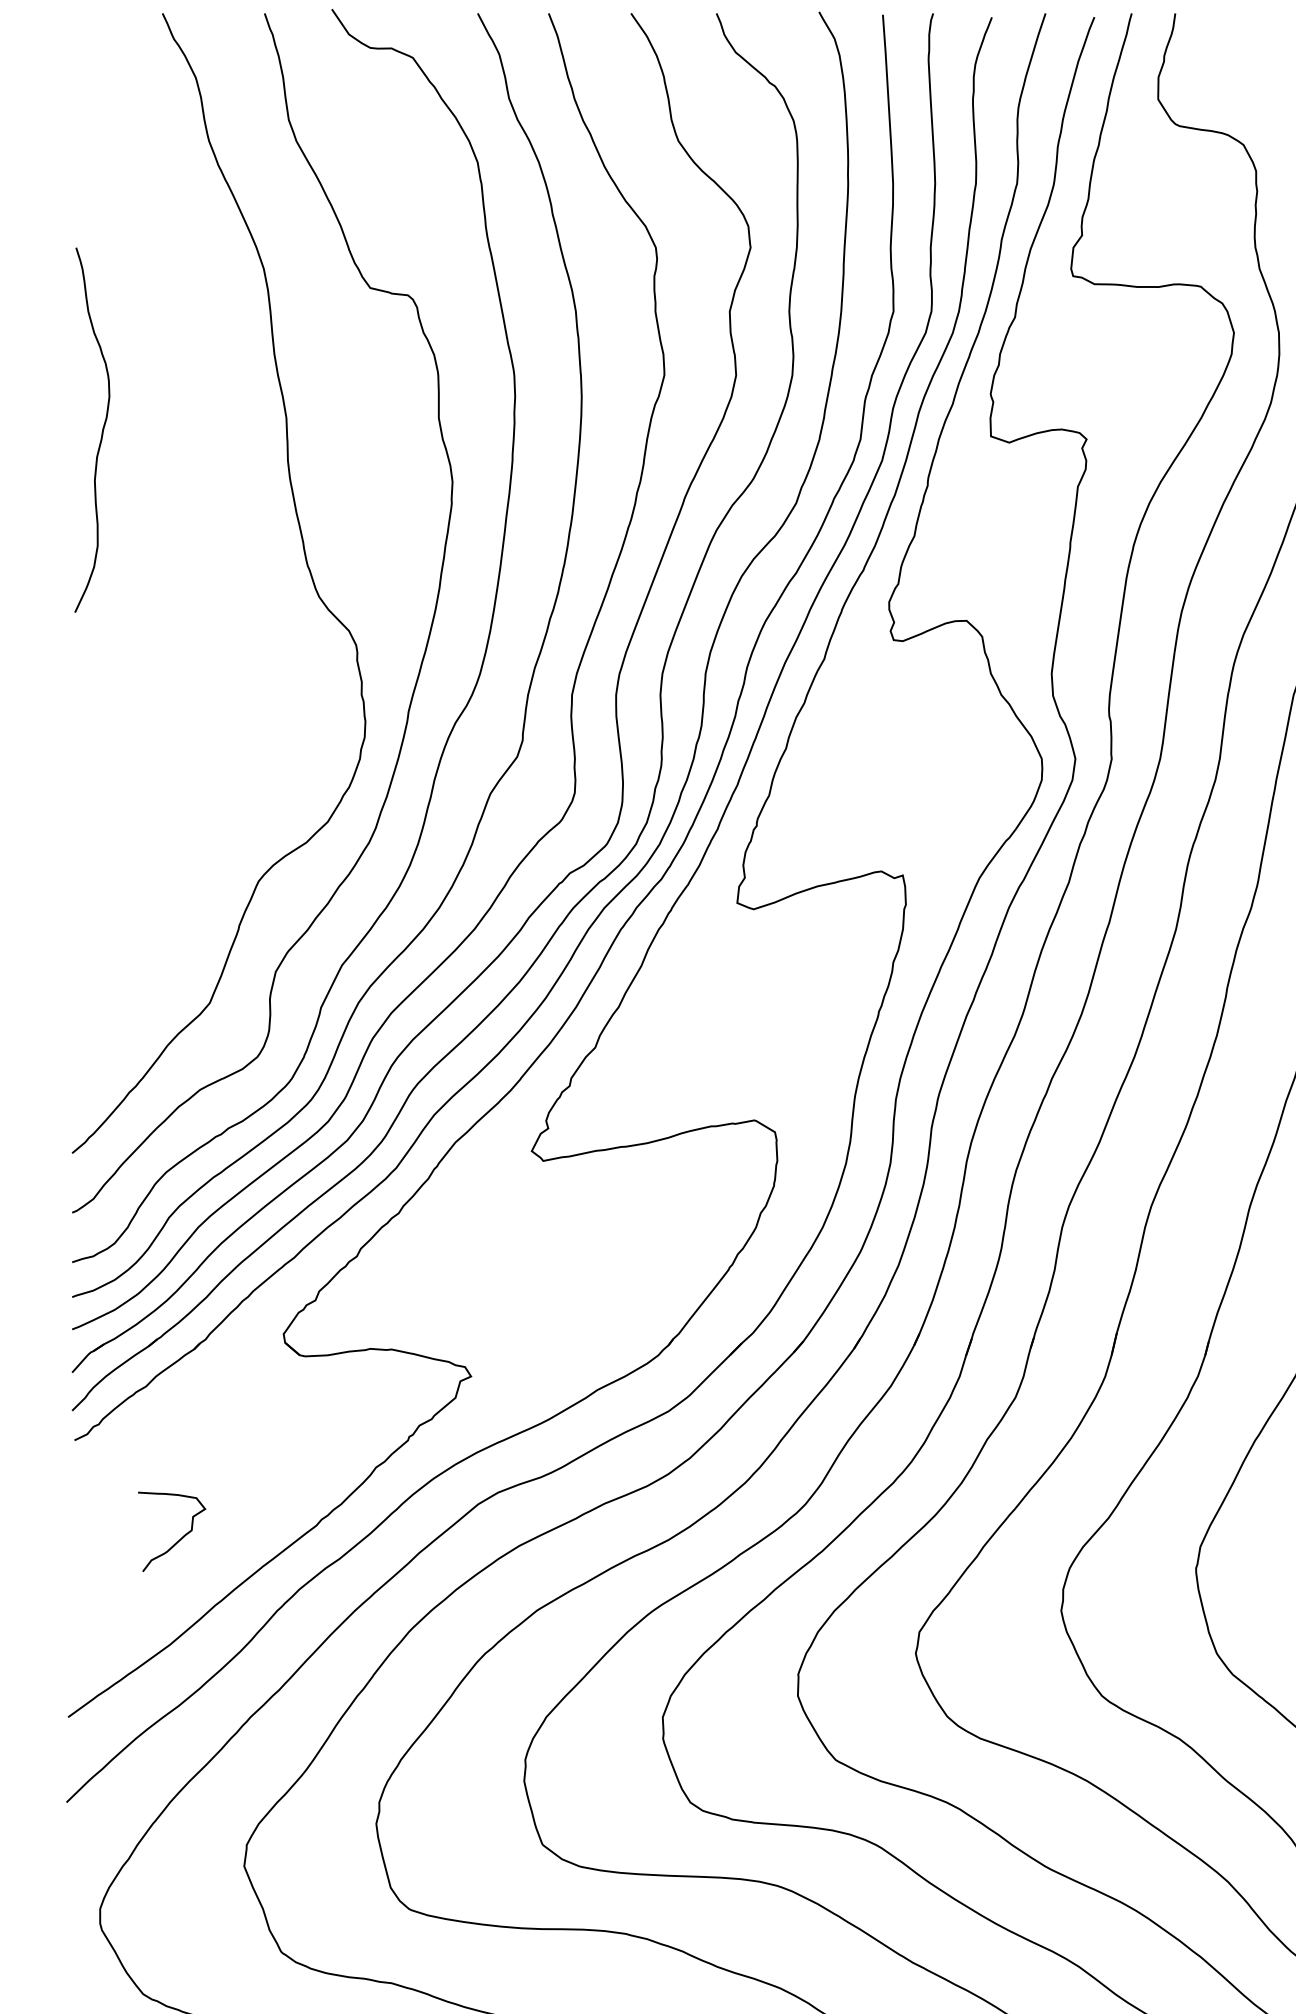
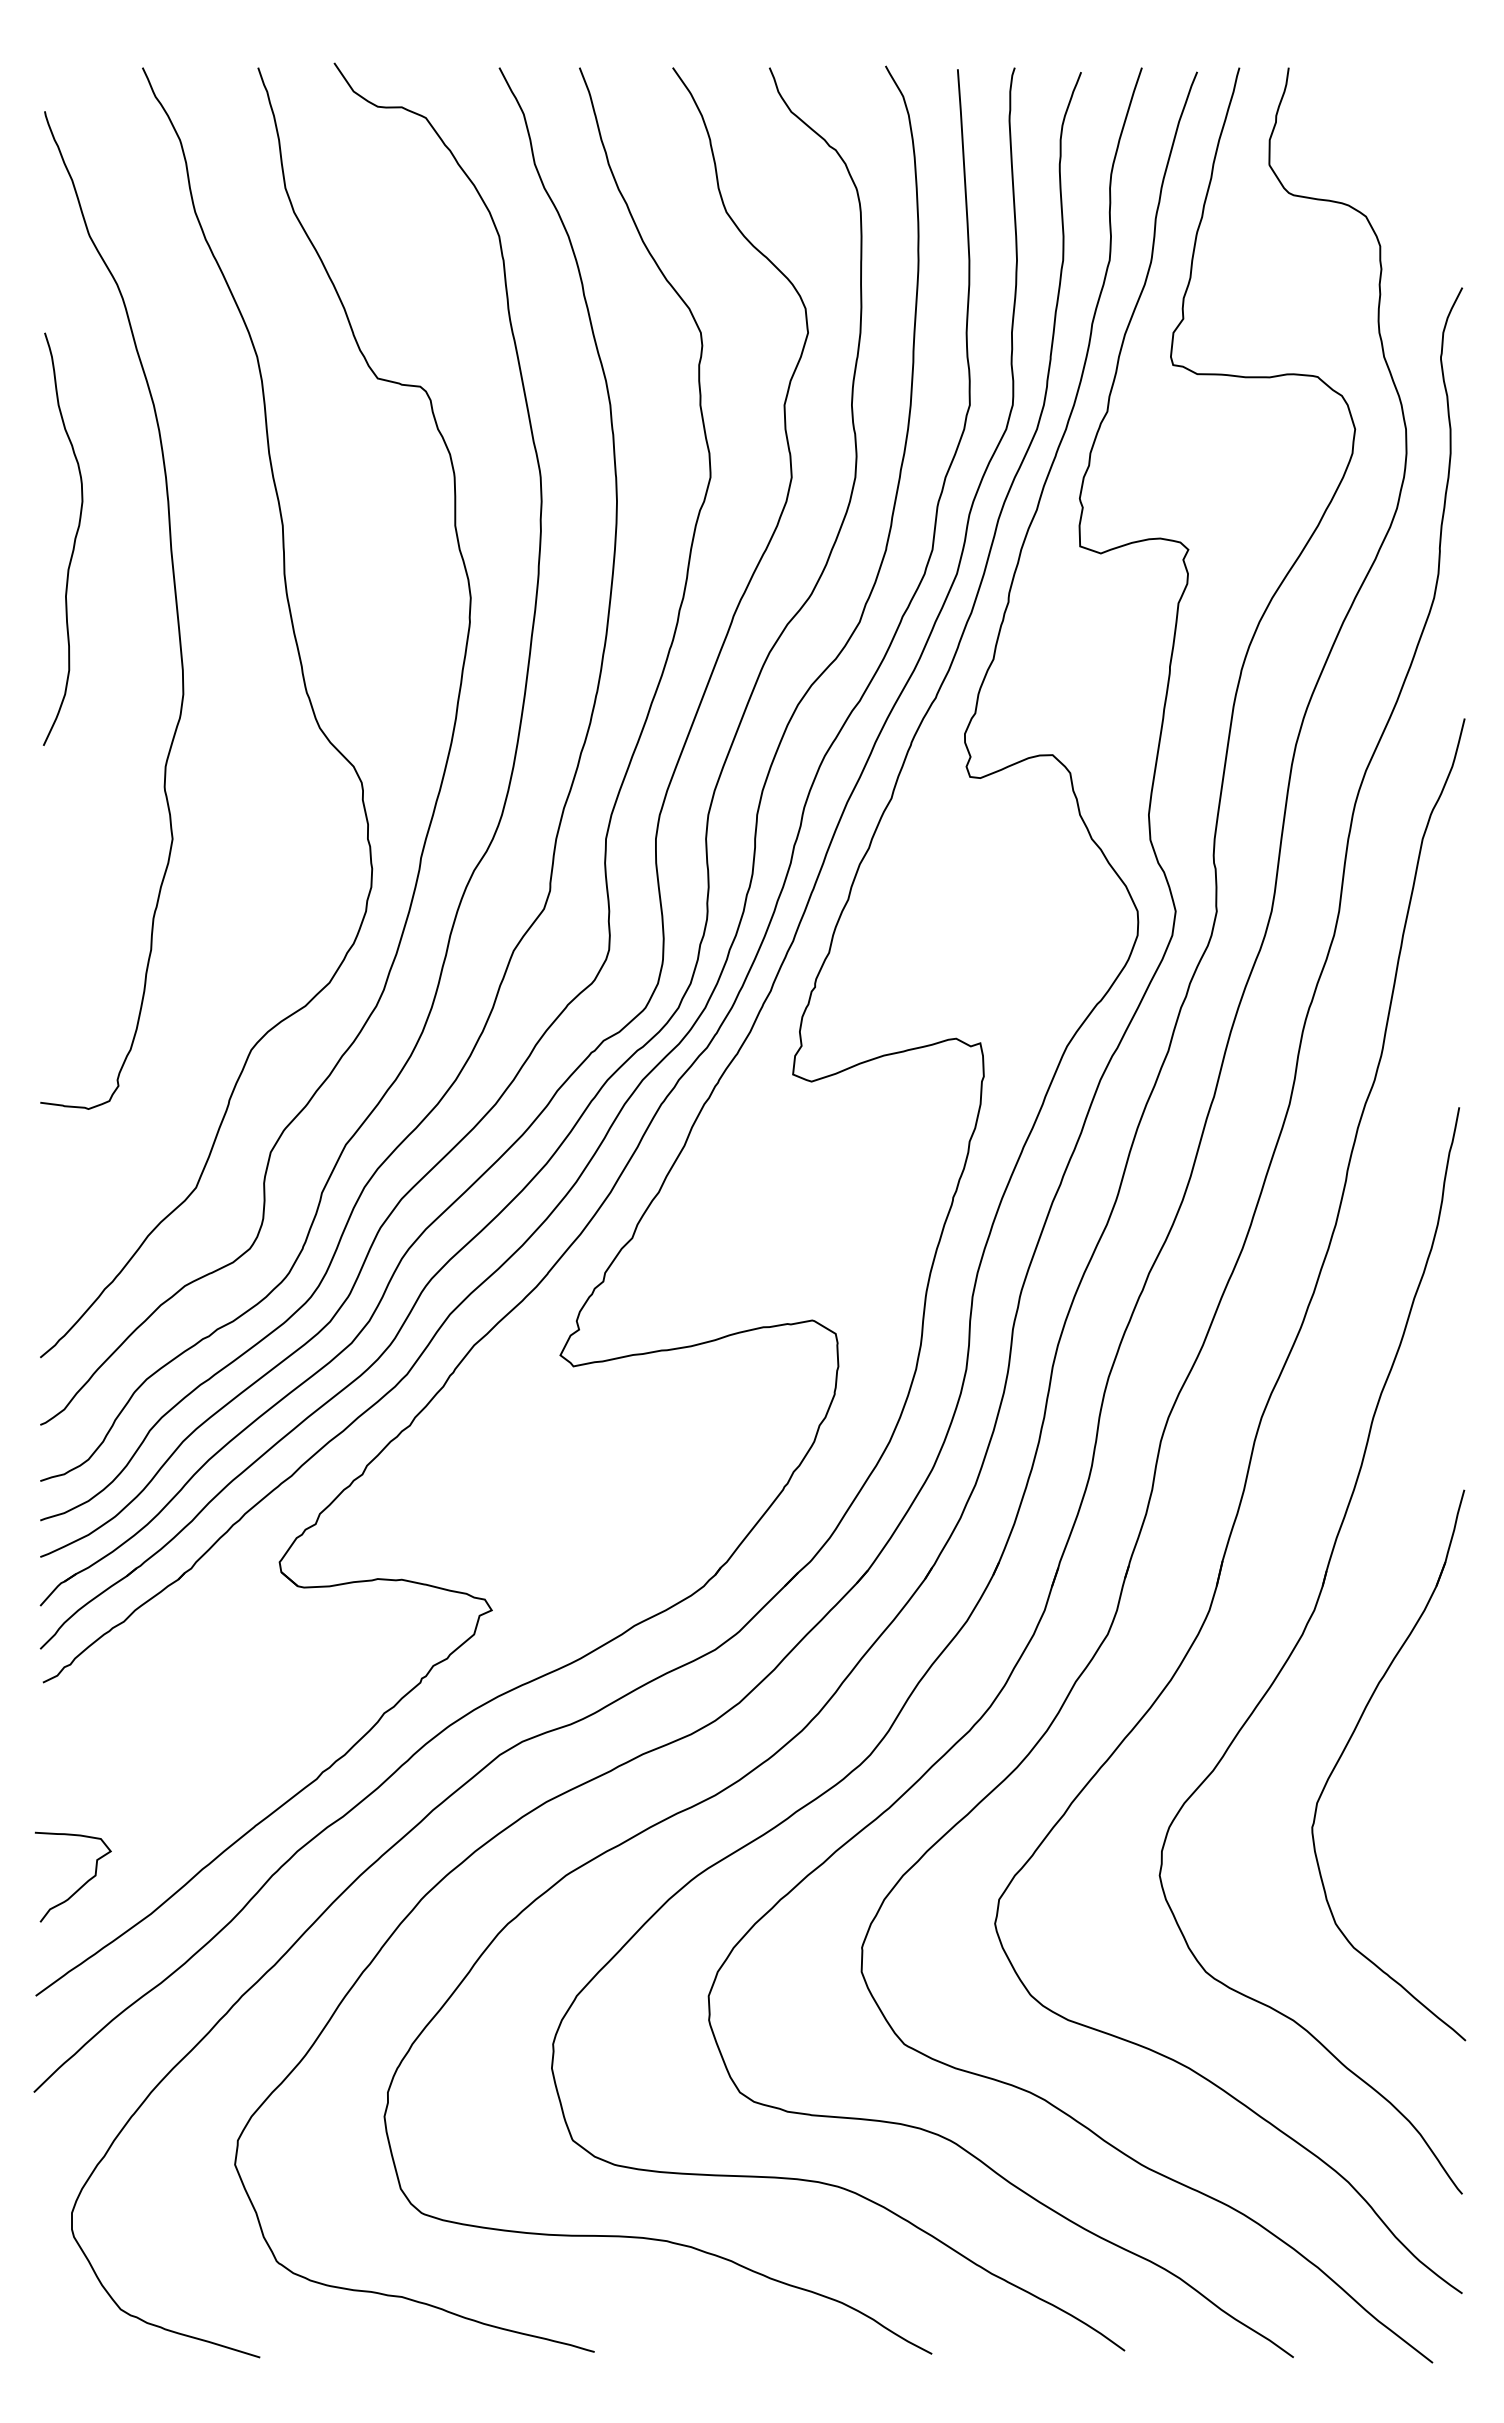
curve: (191, 488) -> (175, 605), added
curve: (179, 1539) -> (81, 1885), moved

